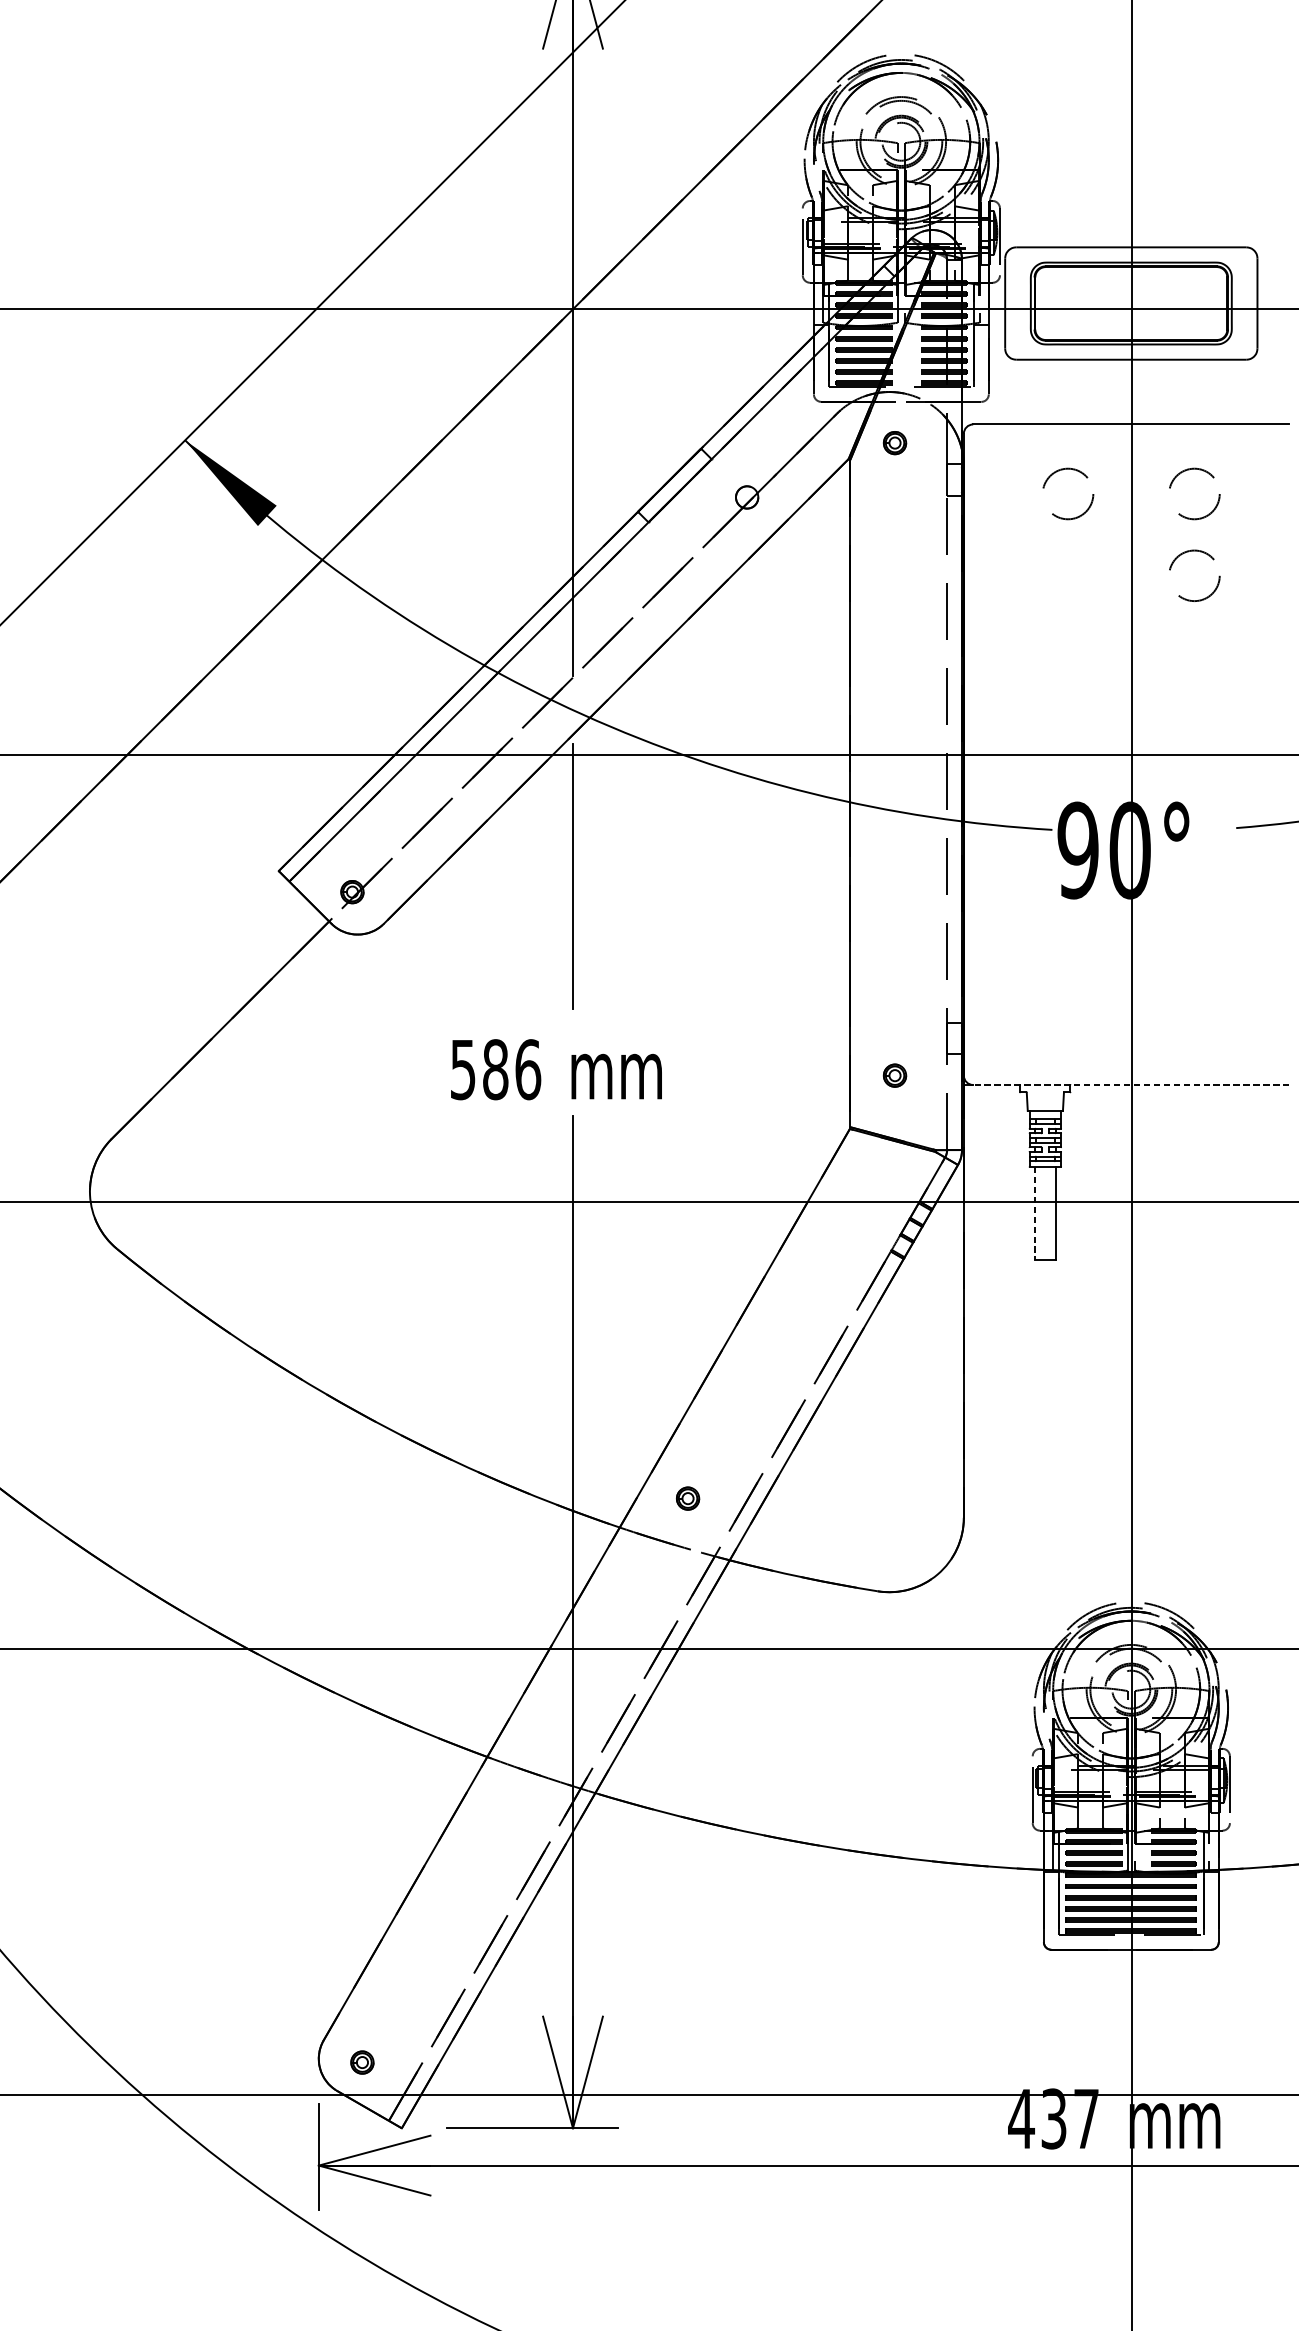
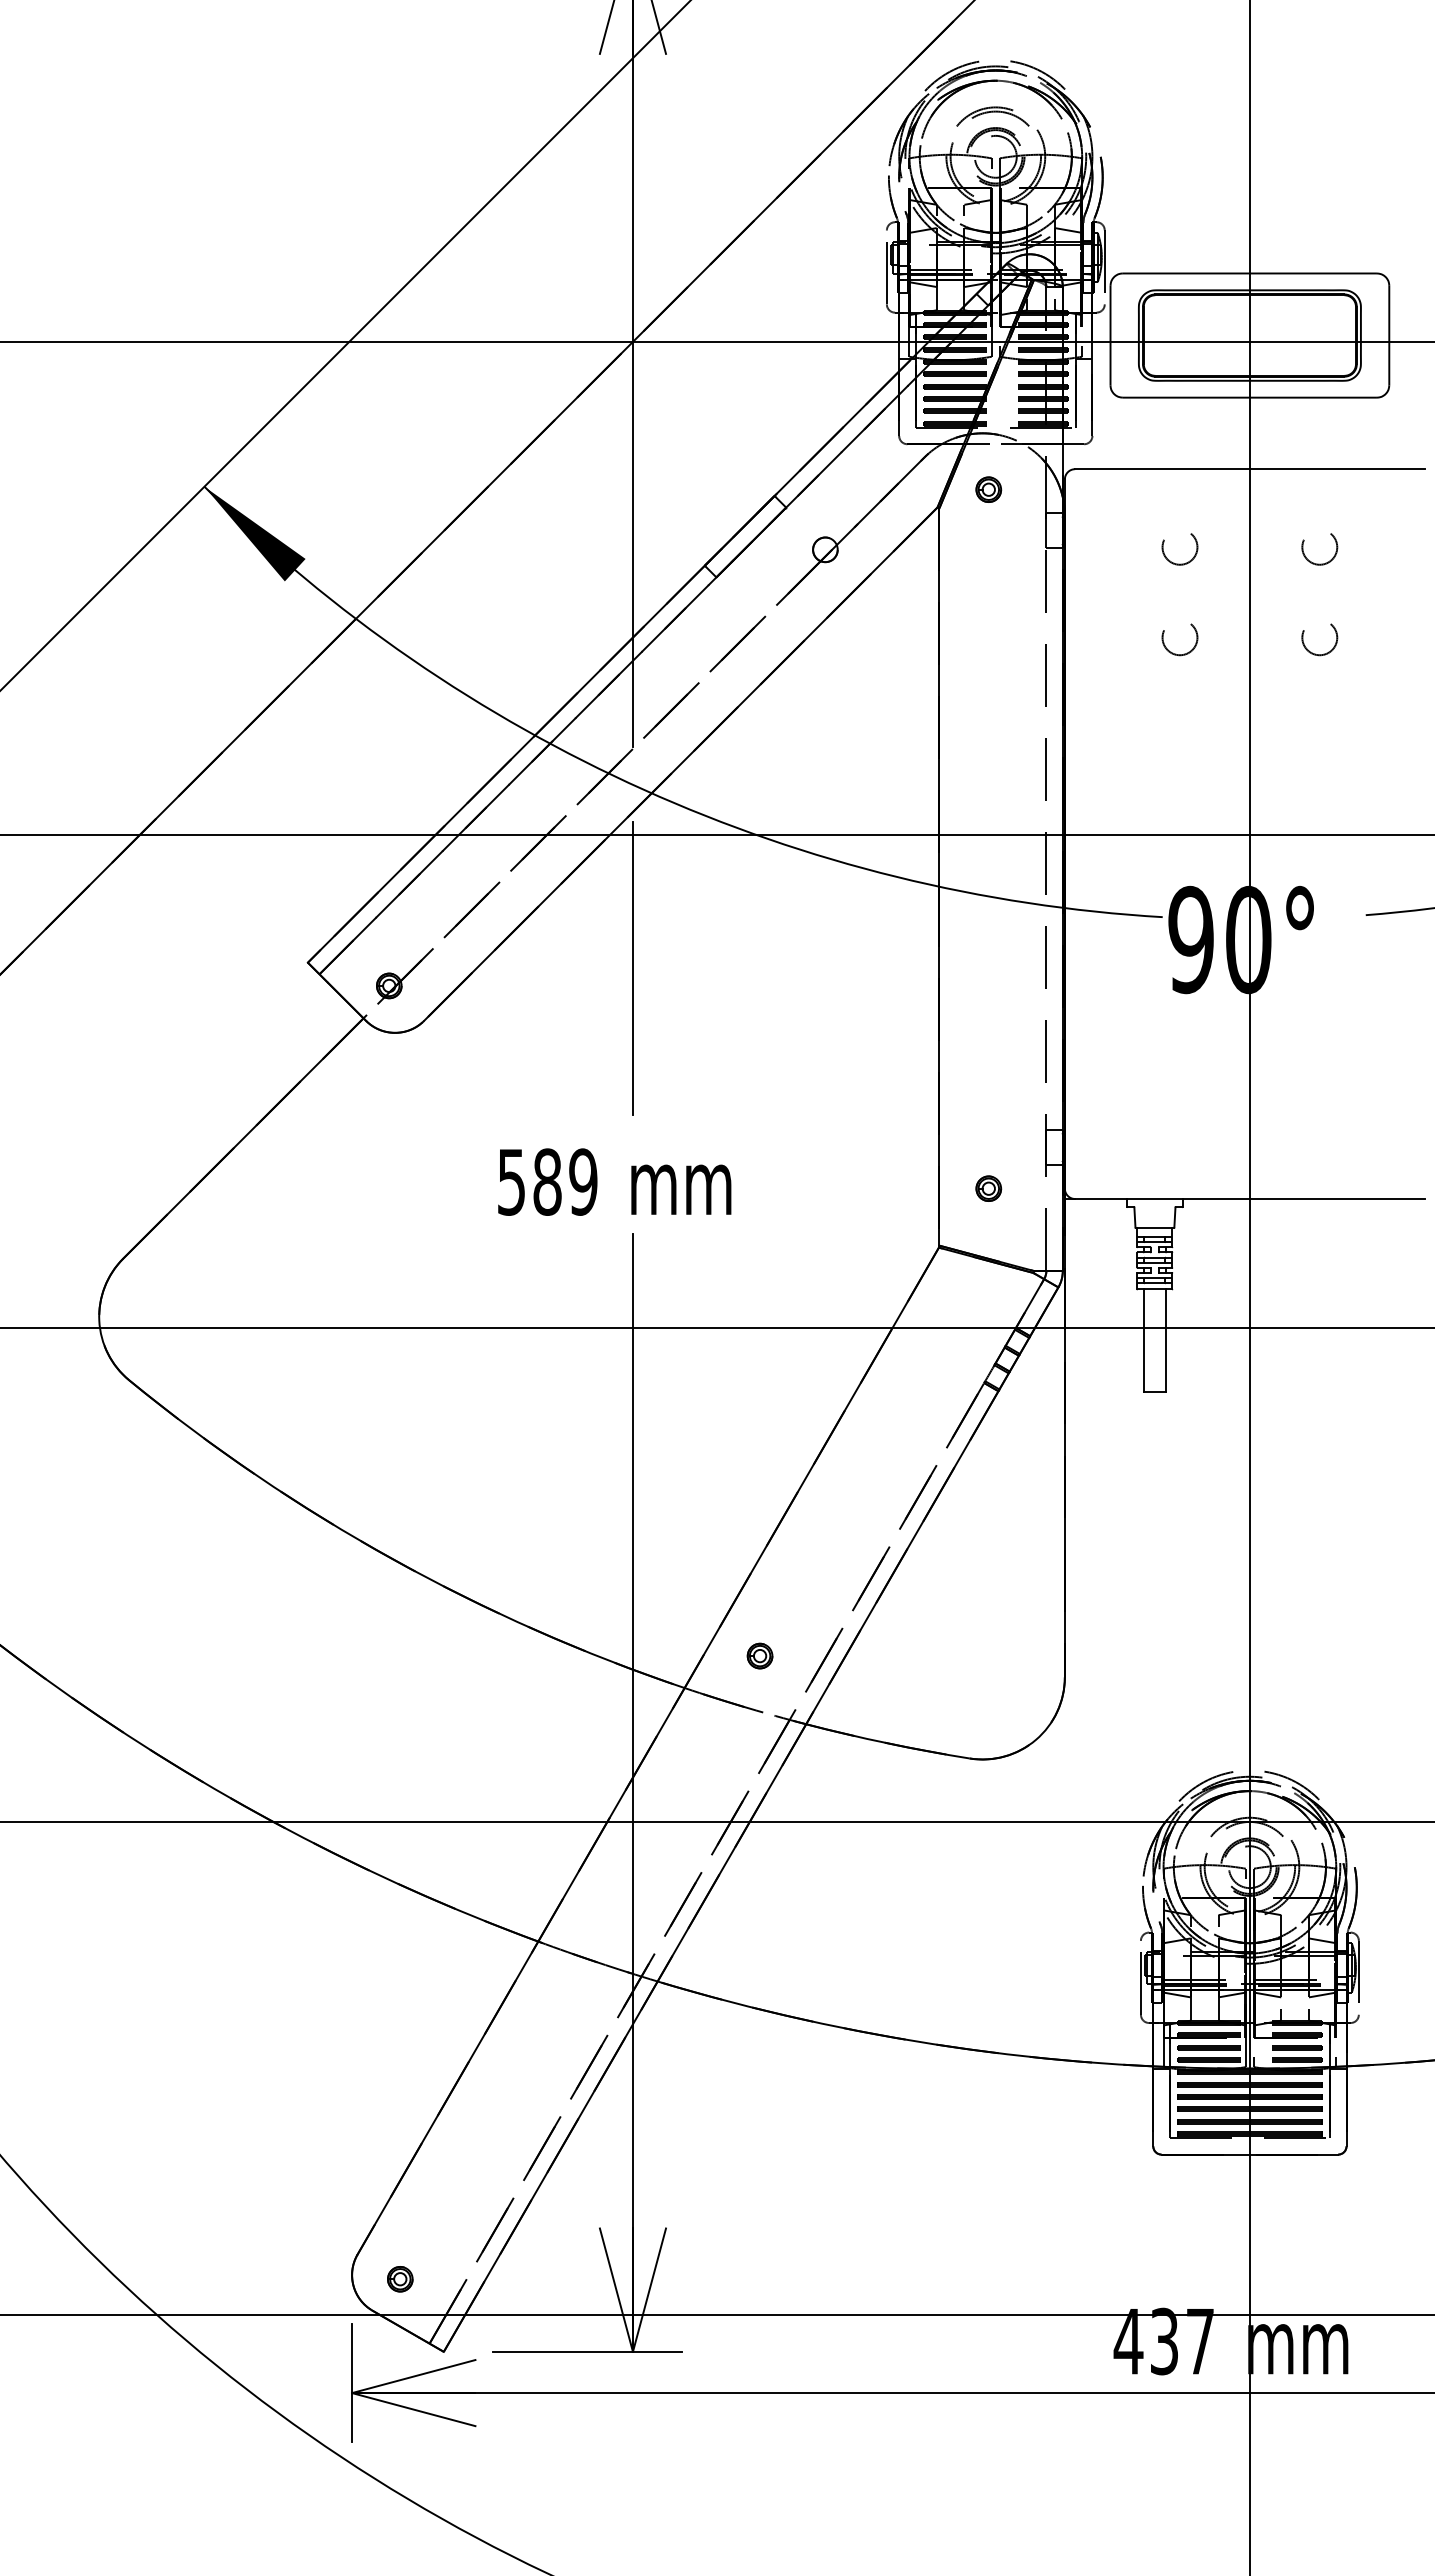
circle: (1067, 497) -> (1179, 549), size x0.62
circle: (1194, 497) -> (1319, 549), size x0.62
circle: (1067, 578) -> (1179, 639), added
circle: (1194, 578) -> (1319, 639), size x0.62
text: (528, 1069) -> (583, 1181), 586 -> 589
line: (1130, 1085) -> (1249, 1199), dashed -> solid
line: (1035, 1213) -> (1143, 1341), dashed -> solid

